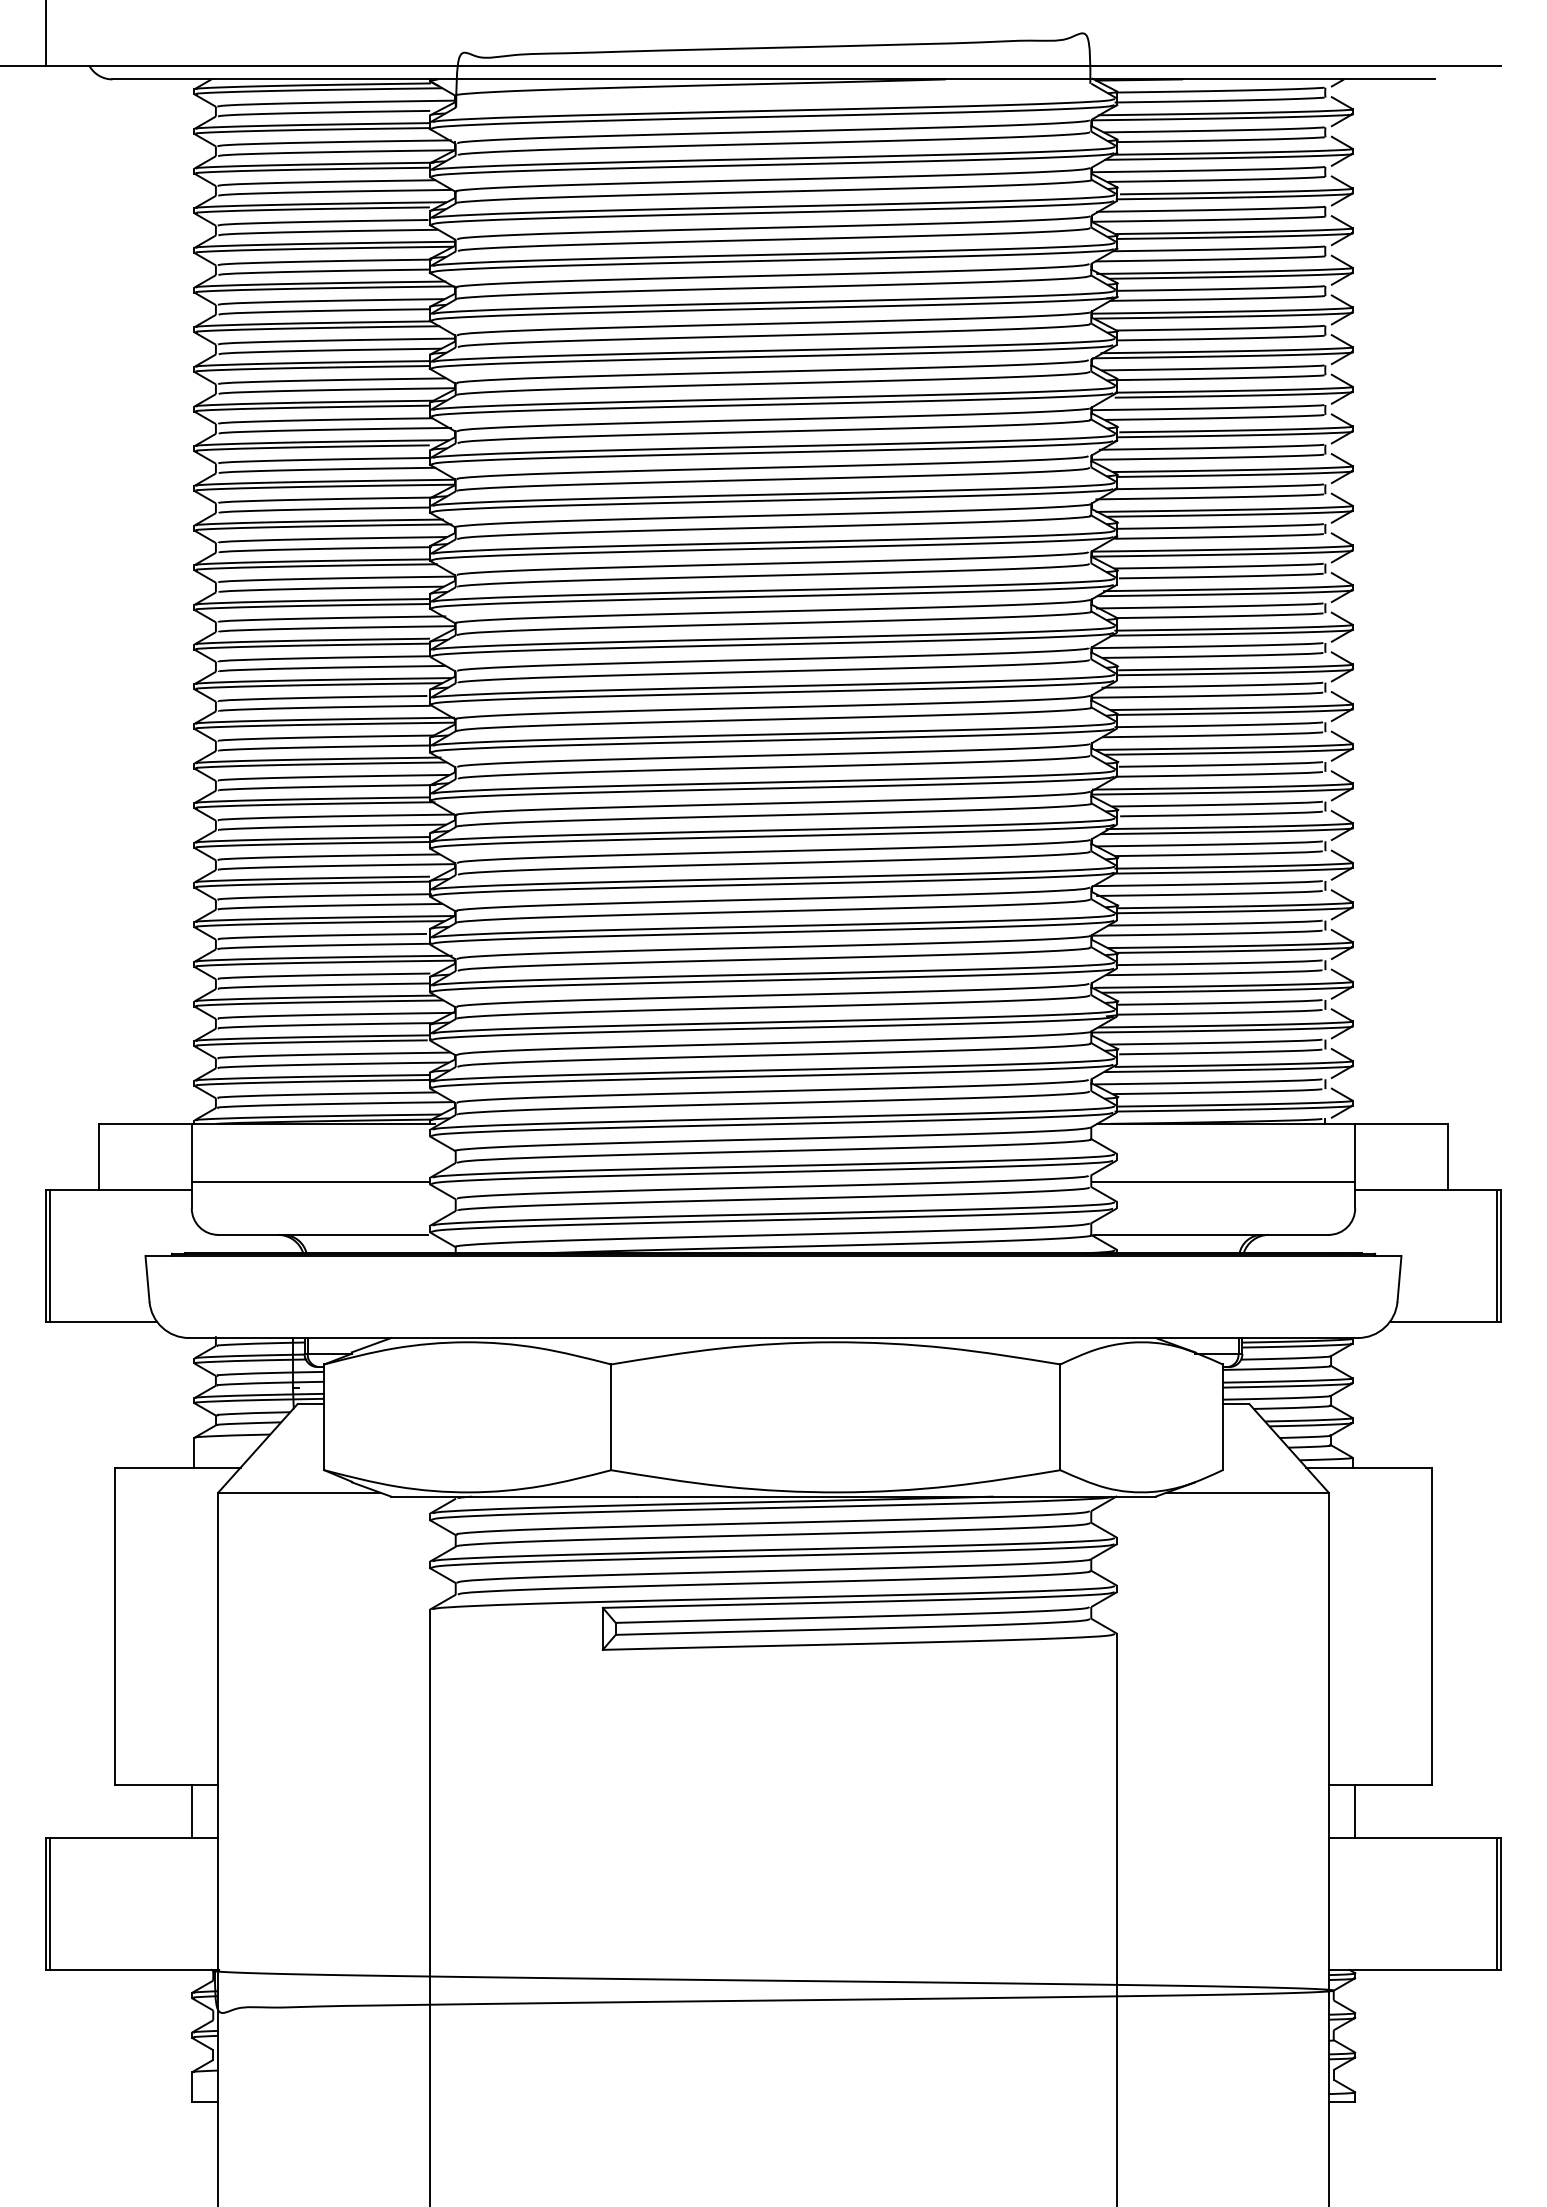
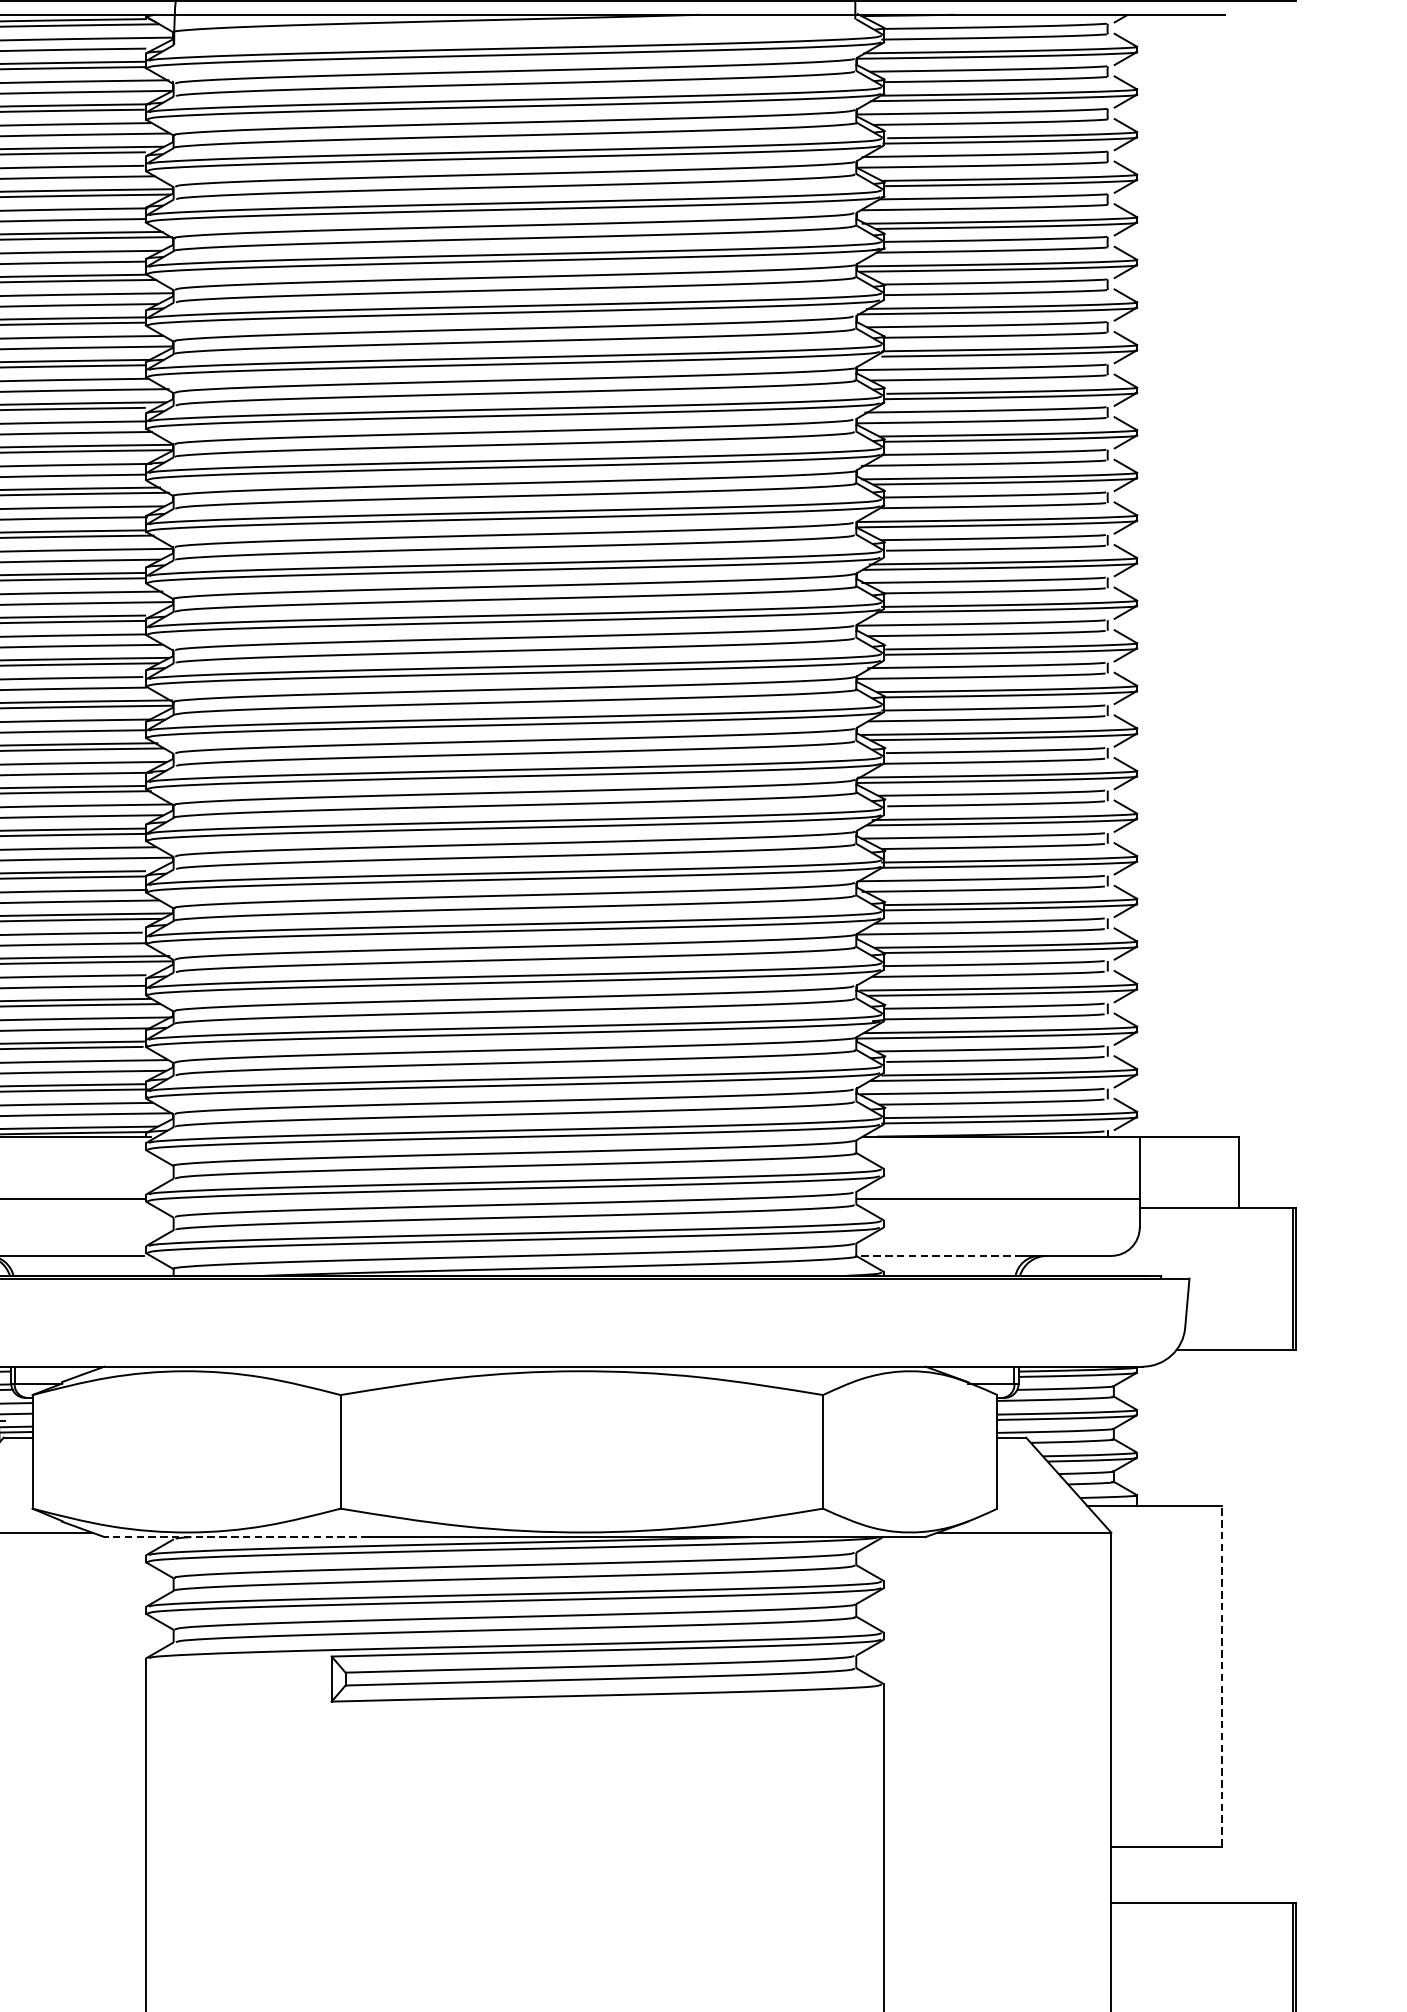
line: (1169, 1234) -> (940, 1255), solid -> dashed
line: (514, 1496) -> (236, 1536), solid -> dashed
line: (1431, 1626) -> (1221, 1676), solid -> dashed
line: (1355, 1810) -> (1140, 1874), removed

